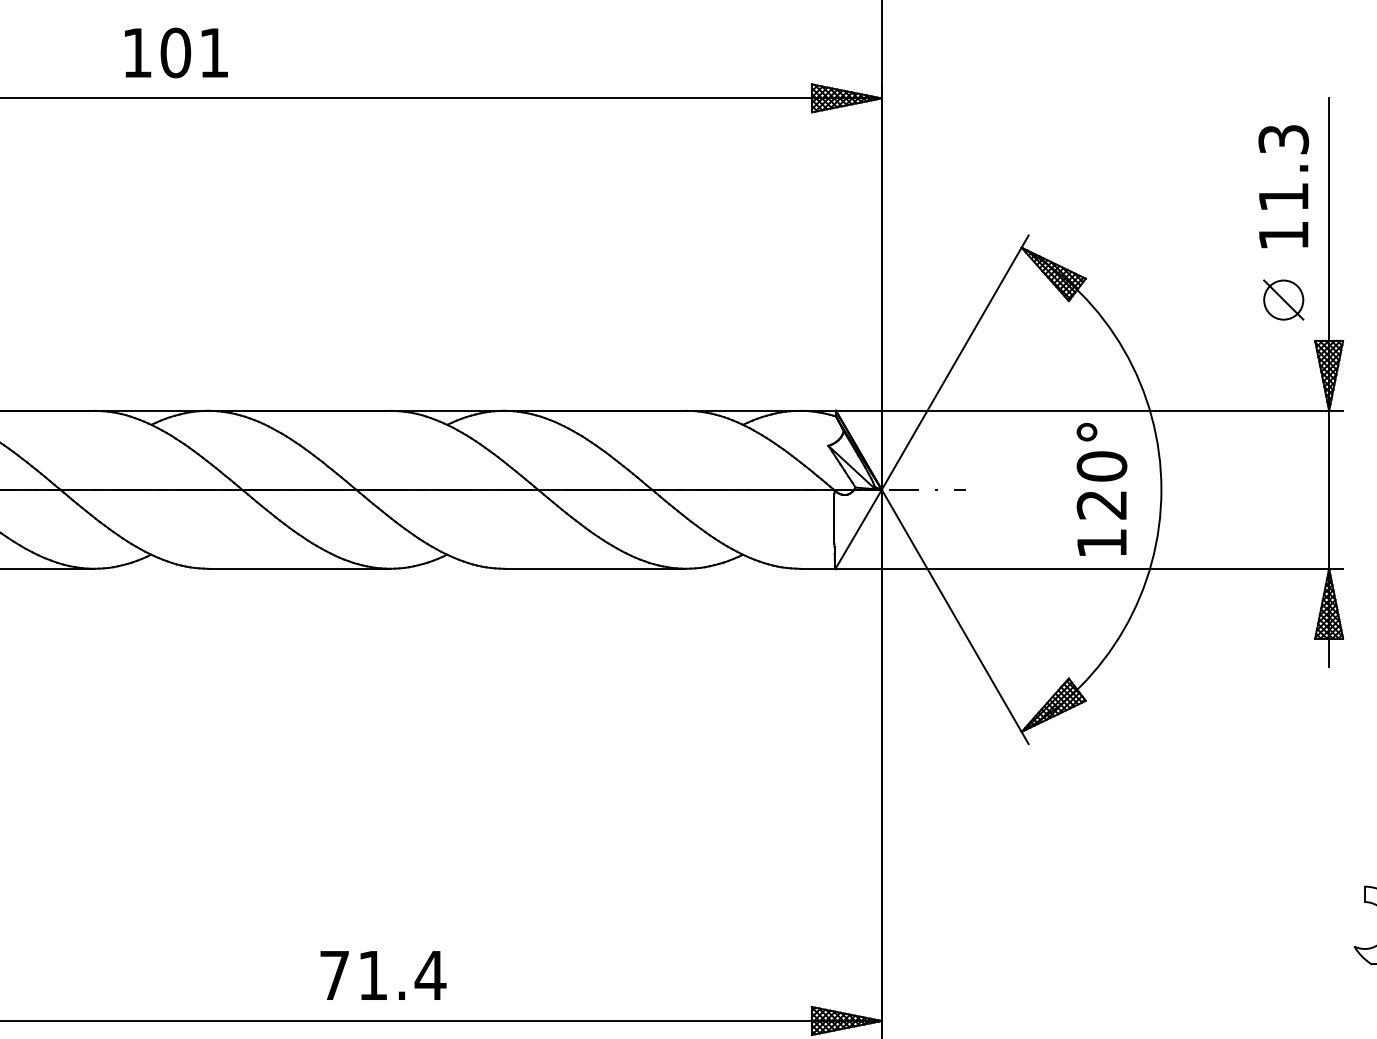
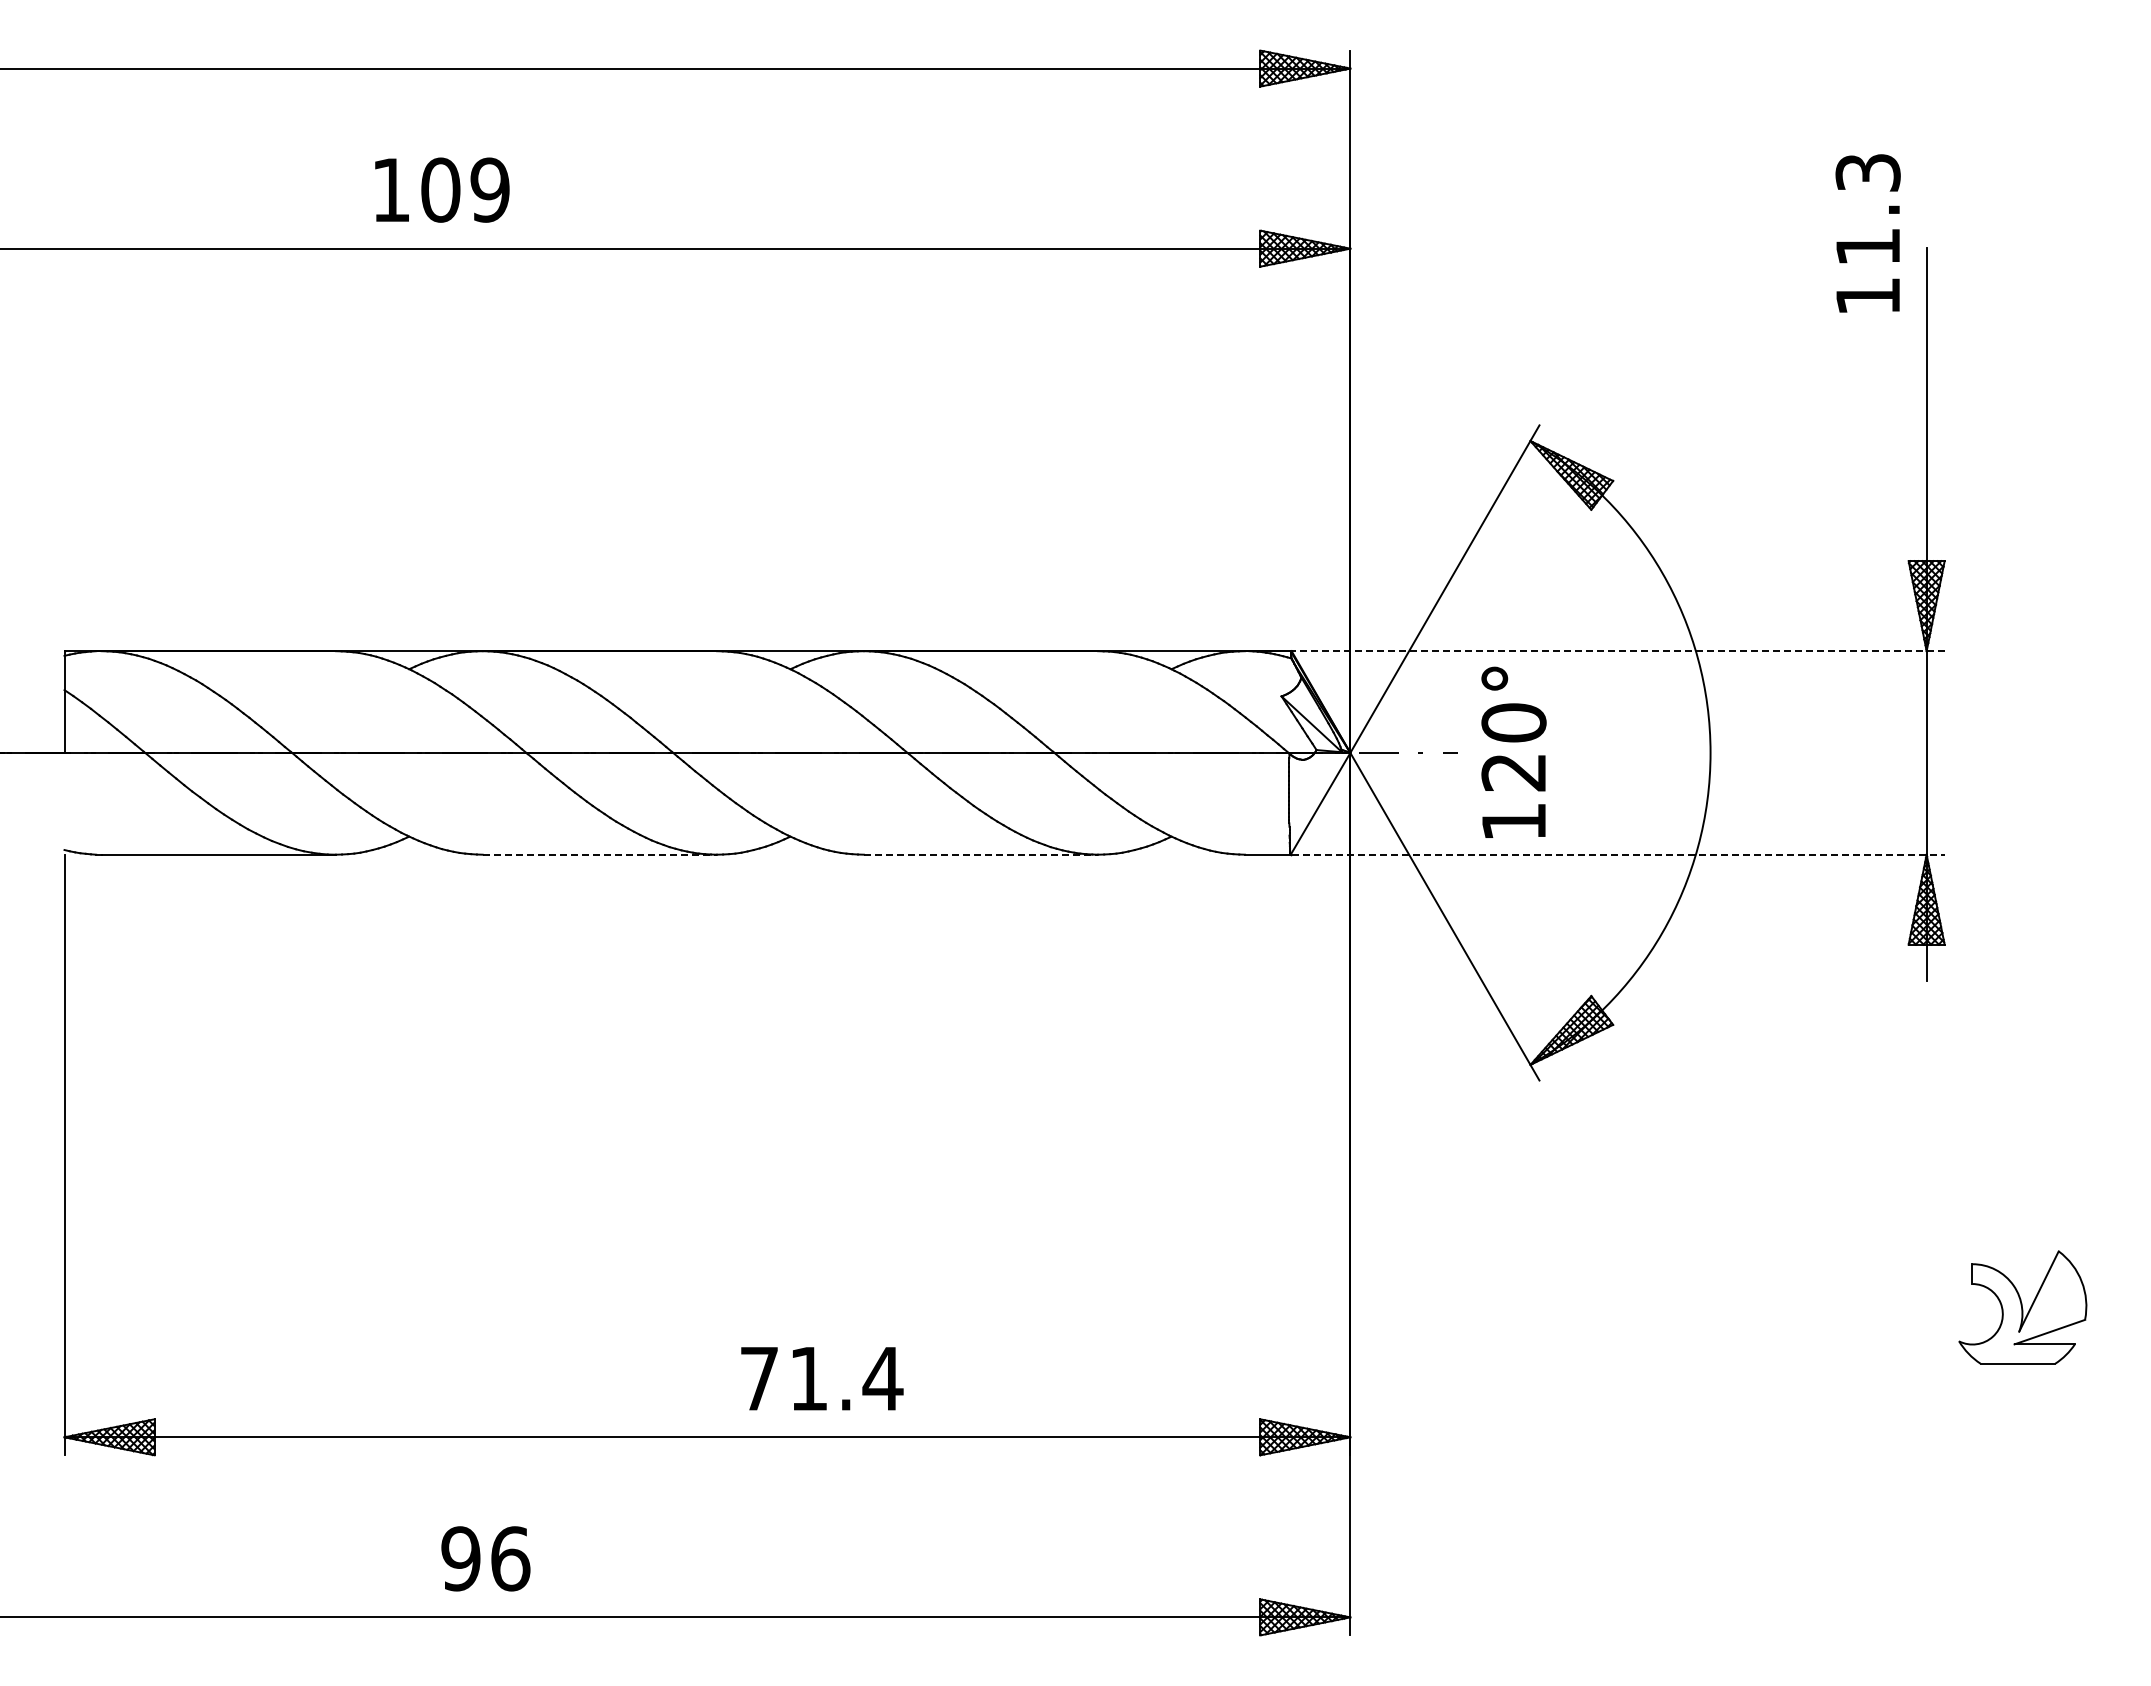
text: (213, 52) -> (489, 189), 101 -> 109
text: (1283, 186) -> (1867, 233), moved
part: (1283, 300) -> (1867, 508), removed
line: (1089, 411) -> (1618, 651), solid -> dashed
text: (1101, 488) -> (1513, 751), moved
line: (299, 568) -> (600, 854), solid -> dashed
line: (595, 568) -> (981, 854), solid -> dashed
line: (1089, 568) -> (1618, 854), solid -> dashed
text: (383, 975) -> (822, 1378), moved

